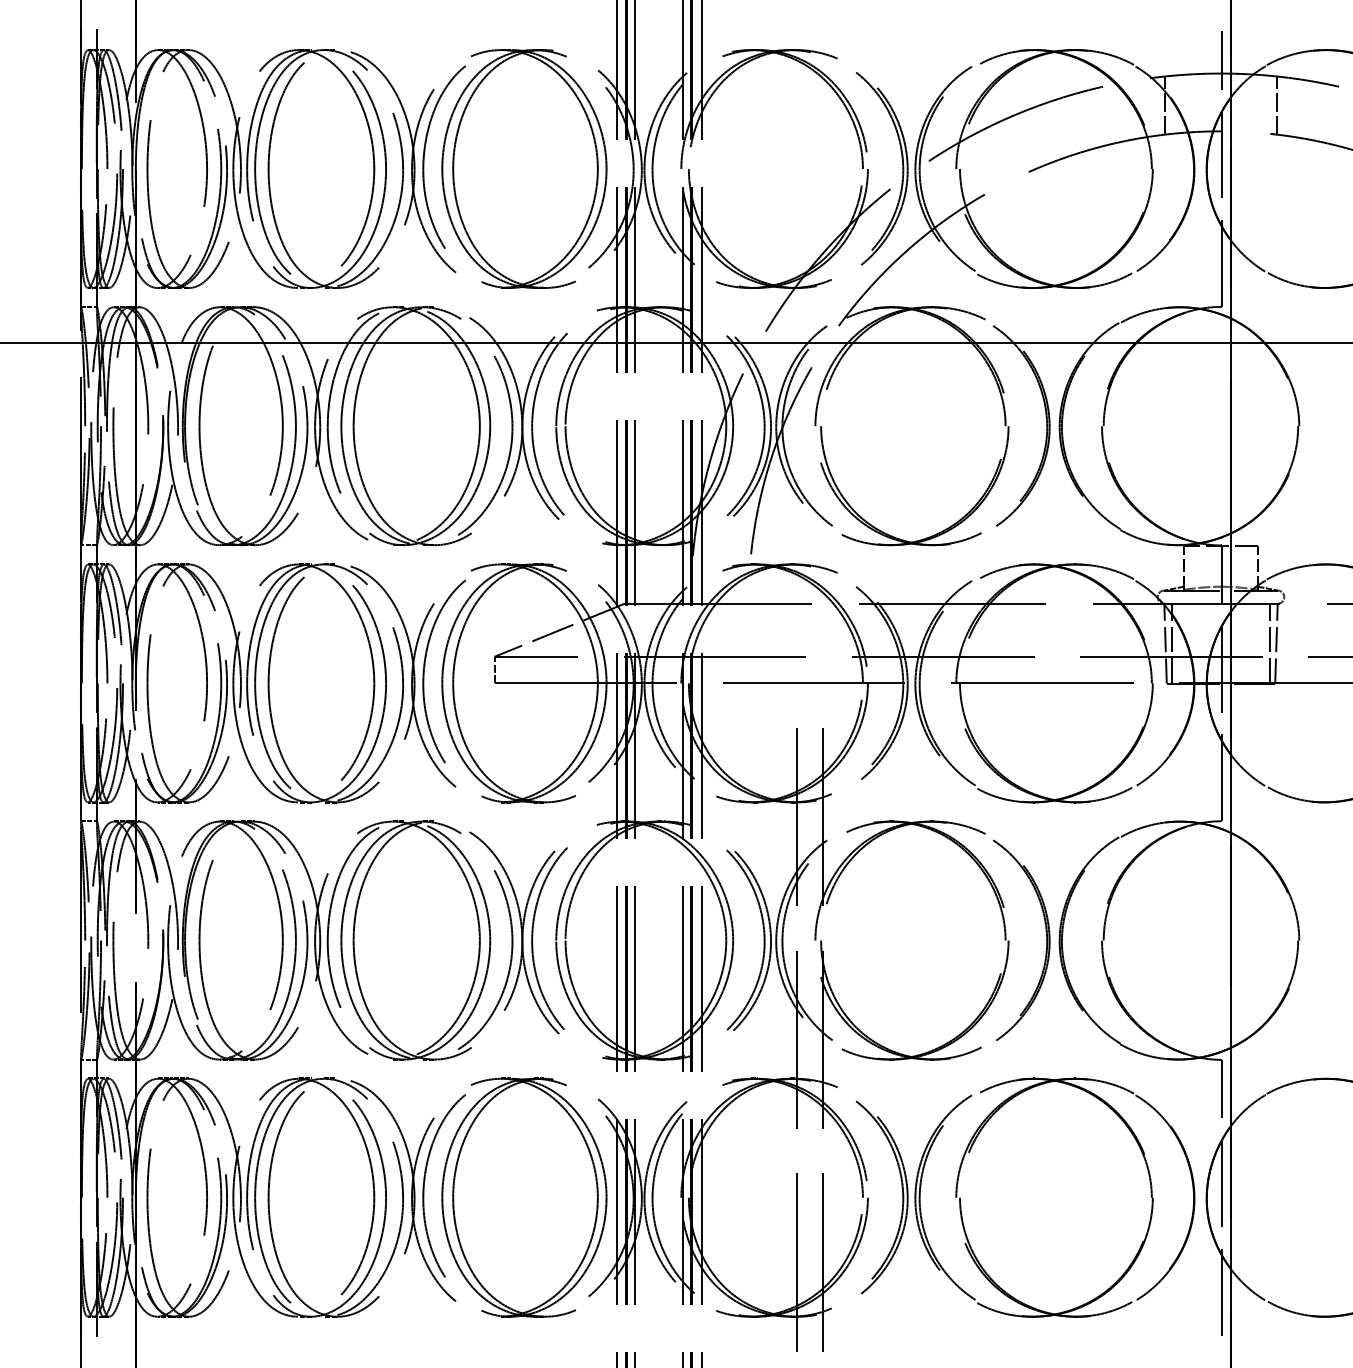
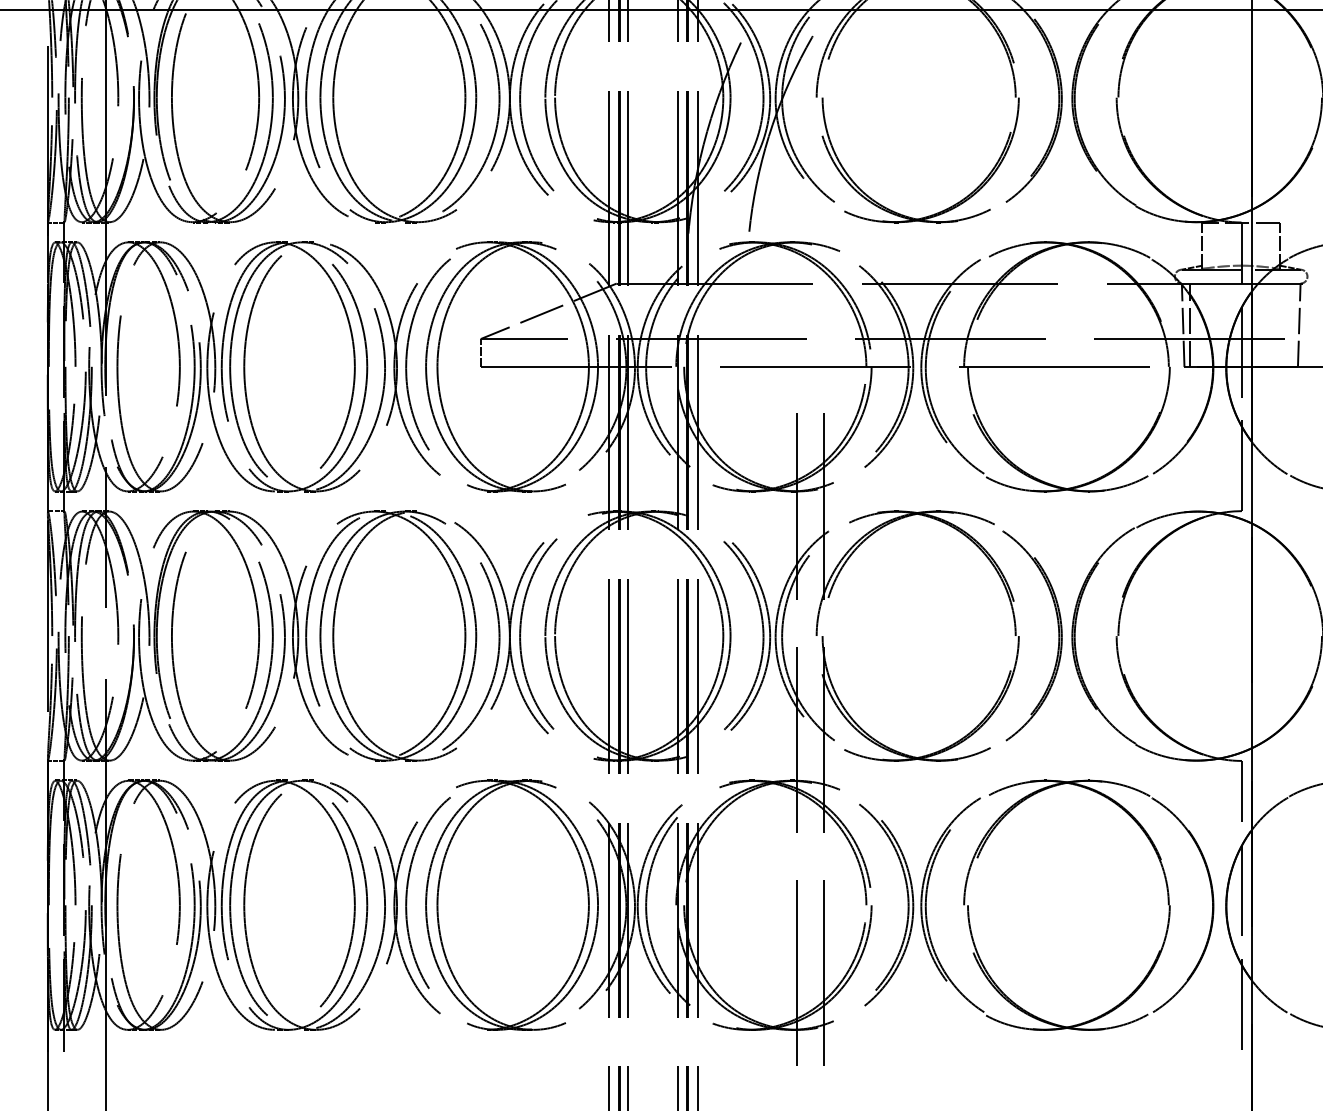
line: (1270, 643) -> (1293, 325), removed

